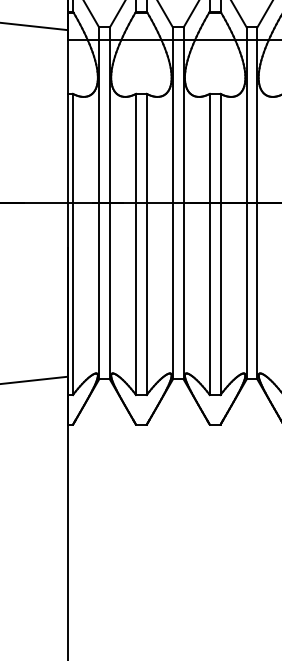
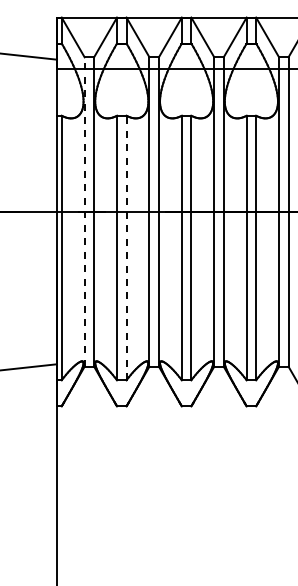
line: (98, 202) -> (84, 211), solid -> dashed
line: (146, 243) -> (126, 247), solid -> dashed

